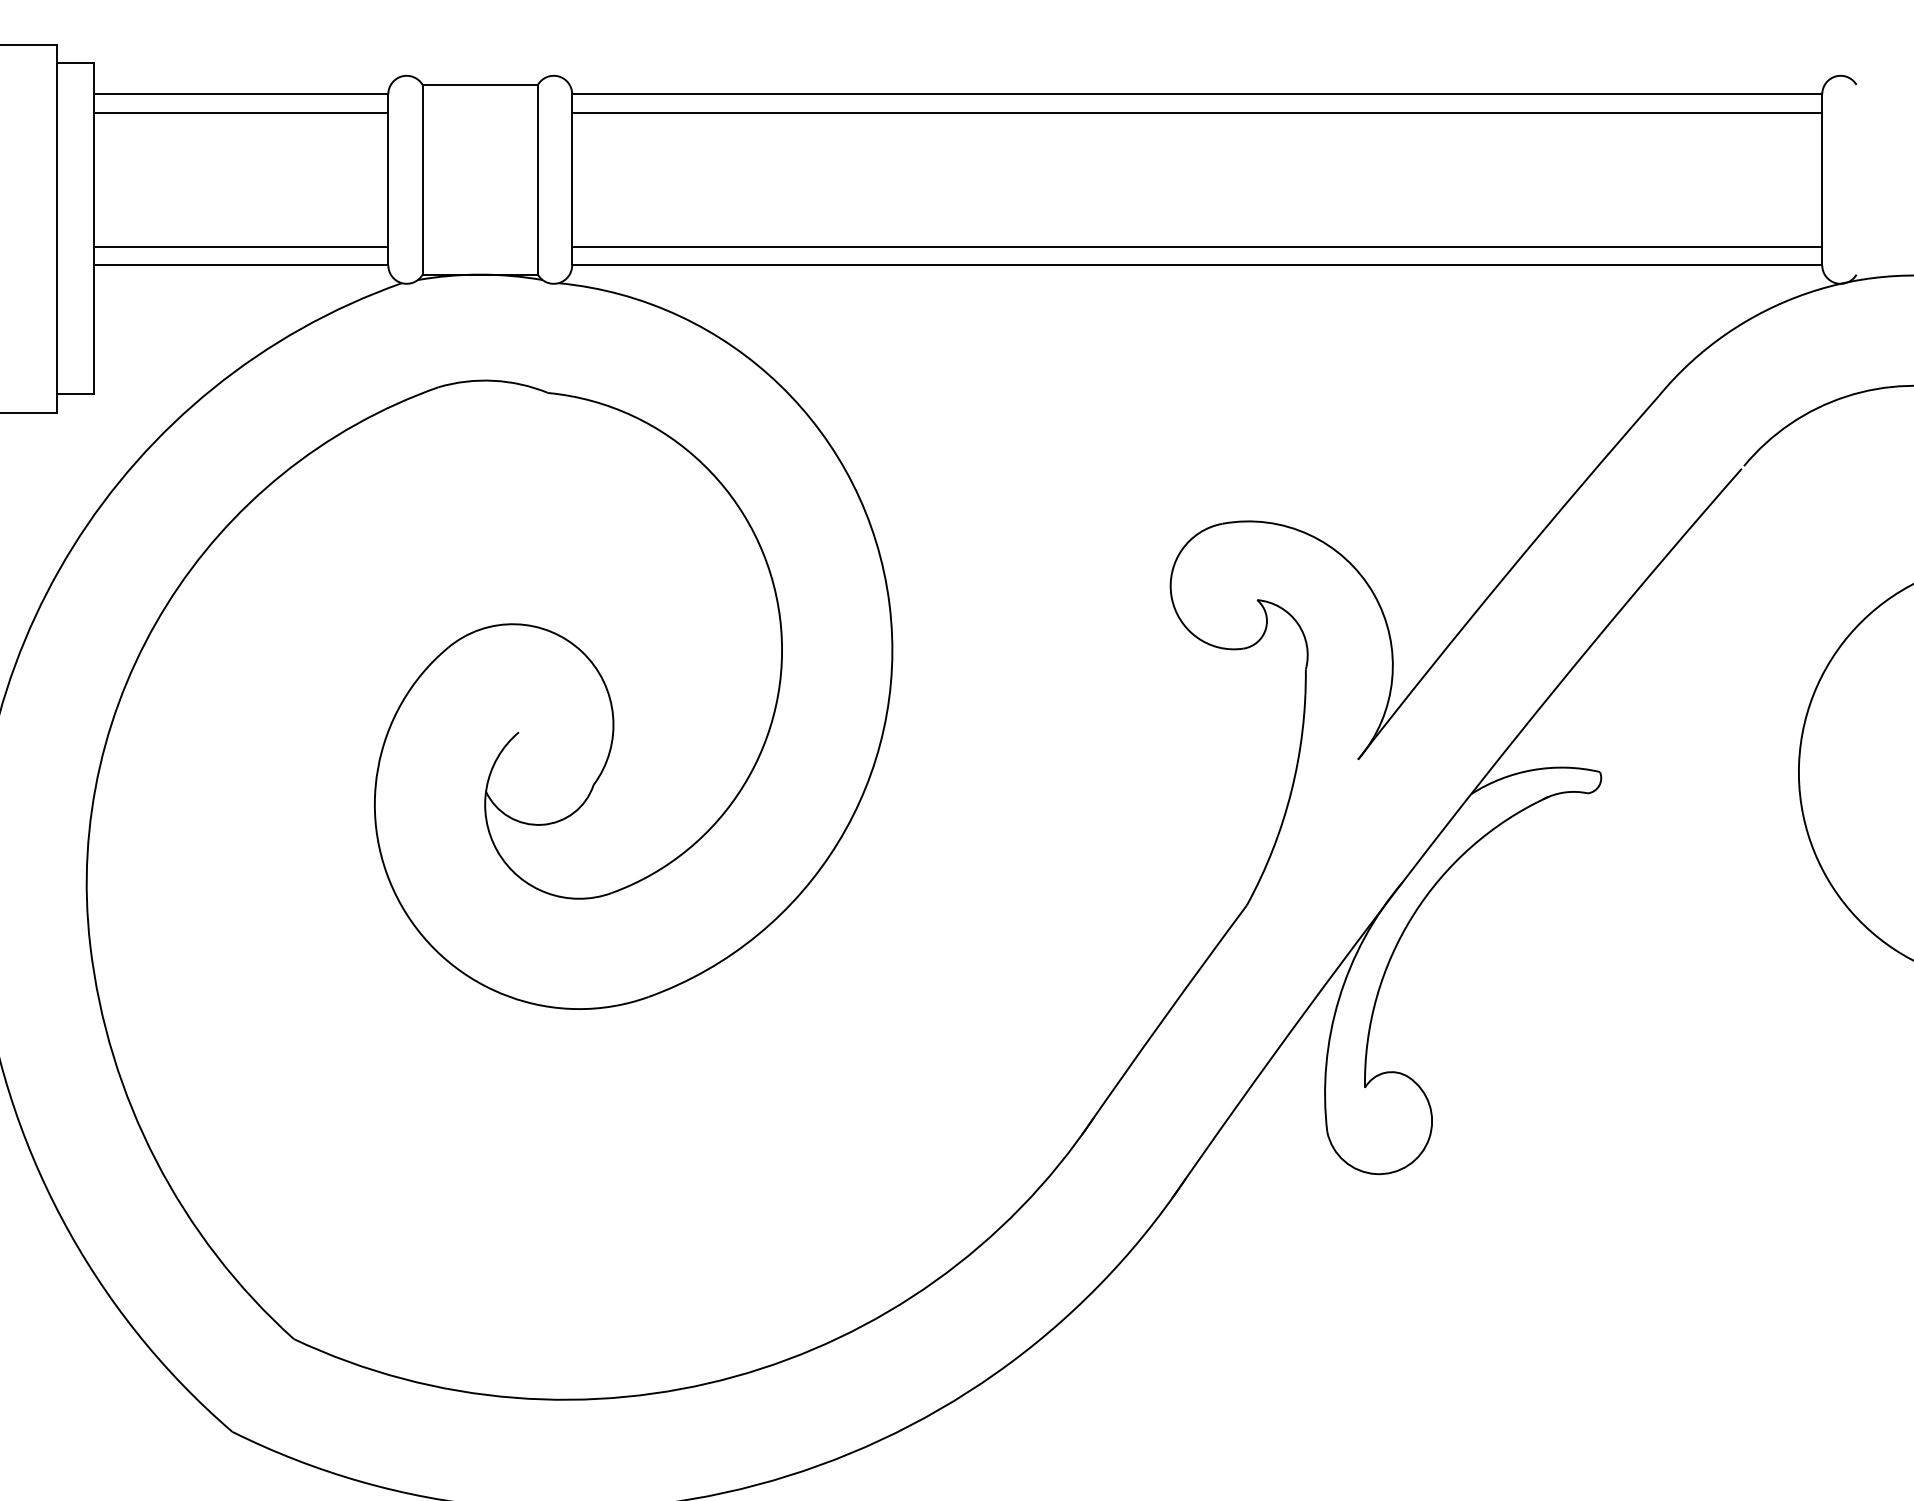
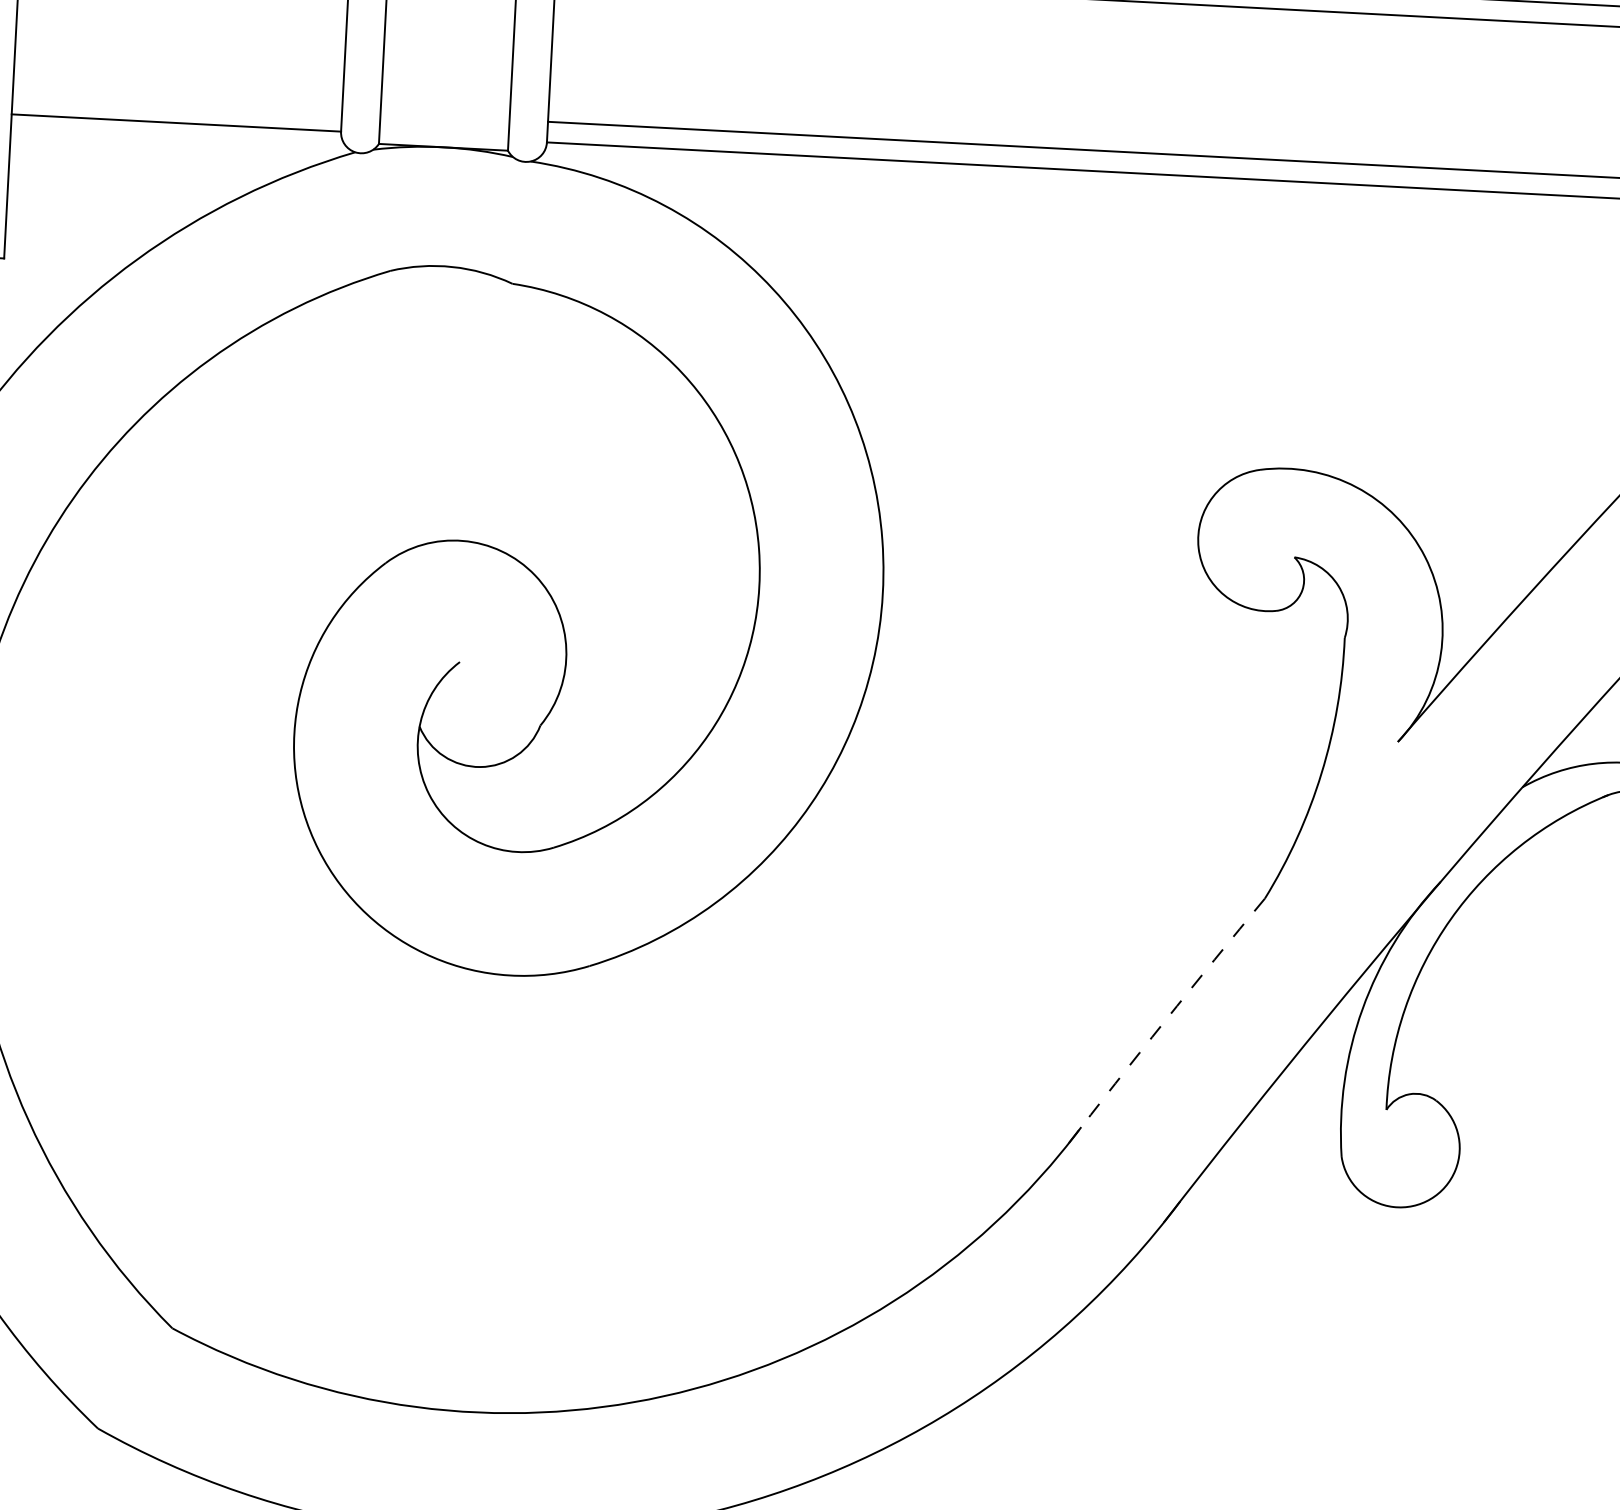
line: (241, 247) -> (177, 102), removed
arc: (1163, 1019) -> (1164, 1021), solid -> dashed

